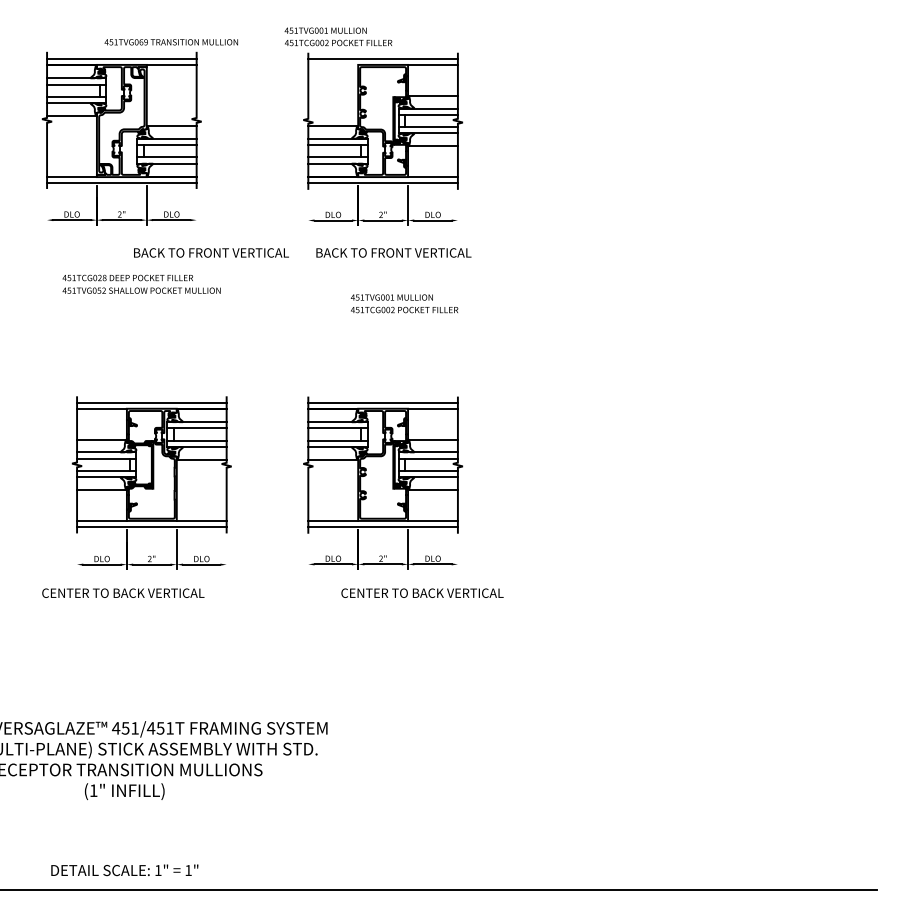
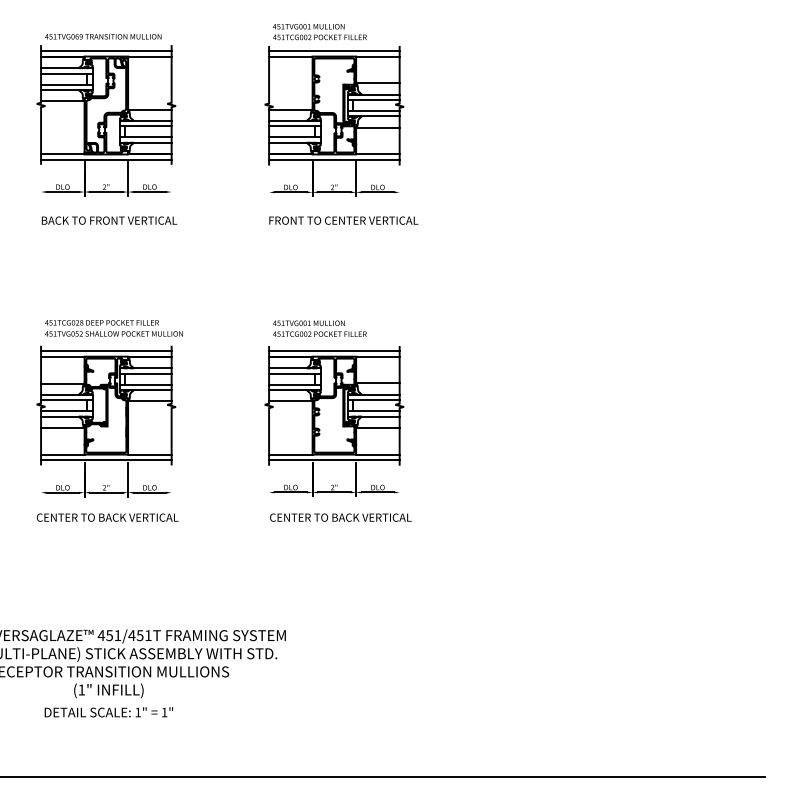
text: (338, 36) -> (319, 31), moved
text: (170, 42) -> (102, 36), moved
line: (333, 64) -> (291, 56), added
text: (211, 252) -> (109, 220), moved
text: (393, 252) -> (343, 220), BACK TO FRONT VERTICAL -> FRONT TO CENTER VERTICAL
text: (141, 283) -> (113, 327), moved
text: (404, 303) -> (319, 328), moved
part: (151, 482) -> (106, 421), moved
text: (422, 592) -> (340, 517), moved
text: (124, 870) -> (108, 712), moved

